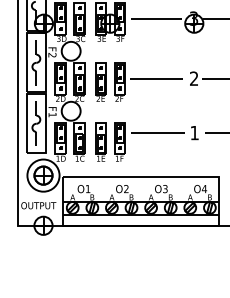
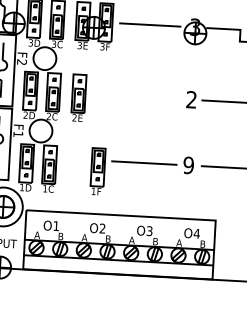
part: (148, 81) -> (136, 100), removed
text: (194, 132) -> (188, 164), 1 -> 9
part: (100, 141) -> (74, 169), removed

